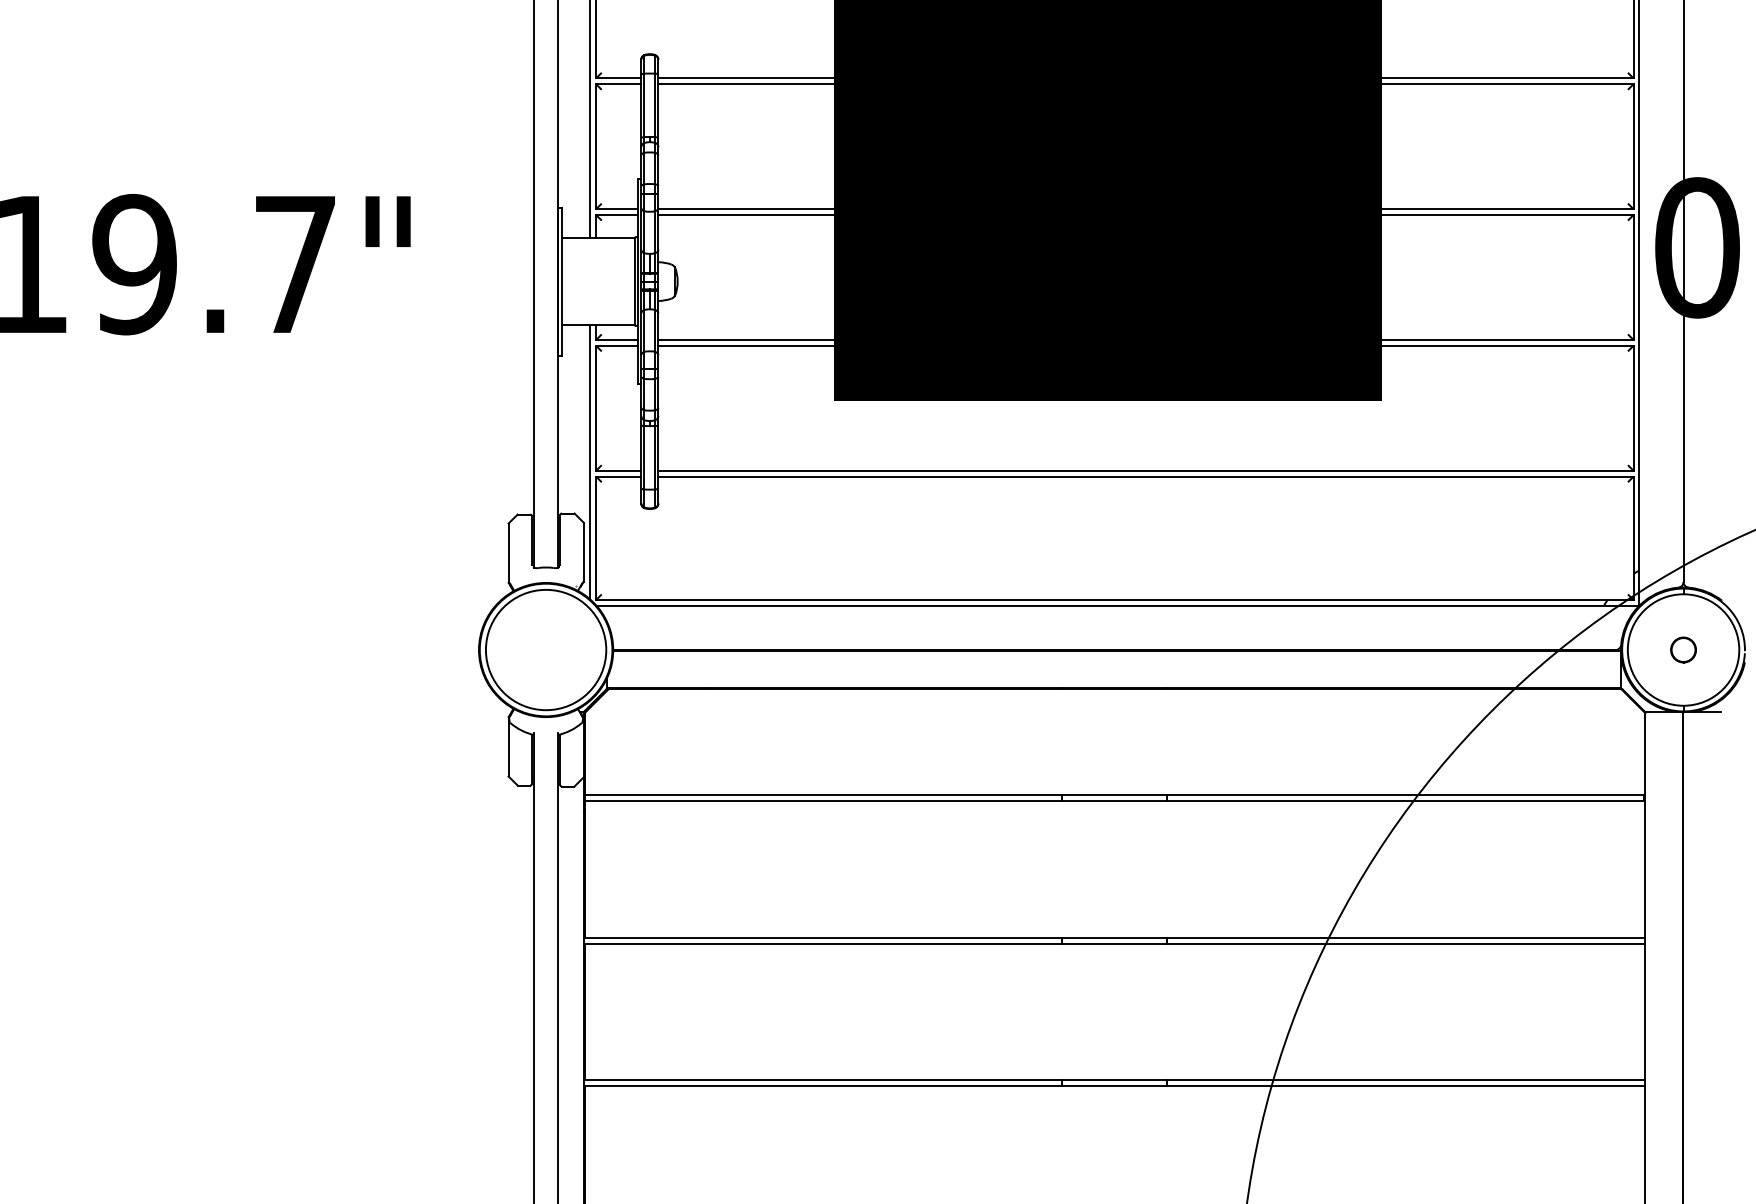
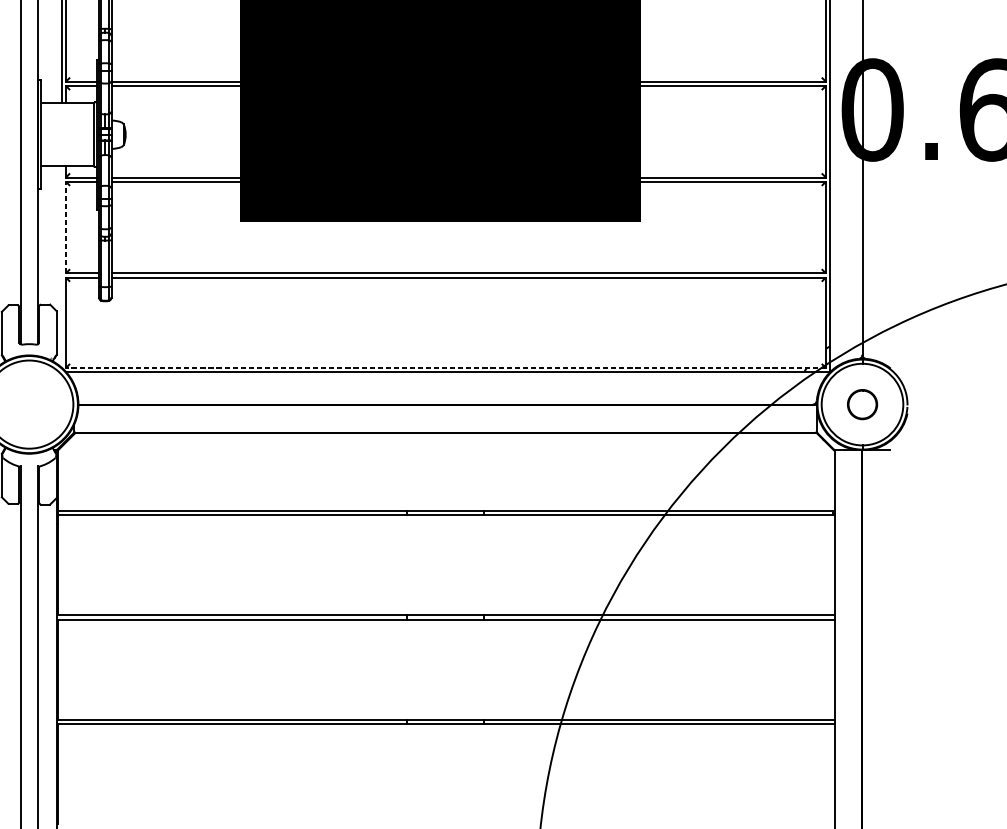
line: (596, 408) -> (66, 227), solid -> dashed
line: (590, 461) -> (61, 266), removed
line: (1114, 600) -> (445, 368), solid -> dashed
circle: (1683, 649) -> (862, 404), size x1.6

